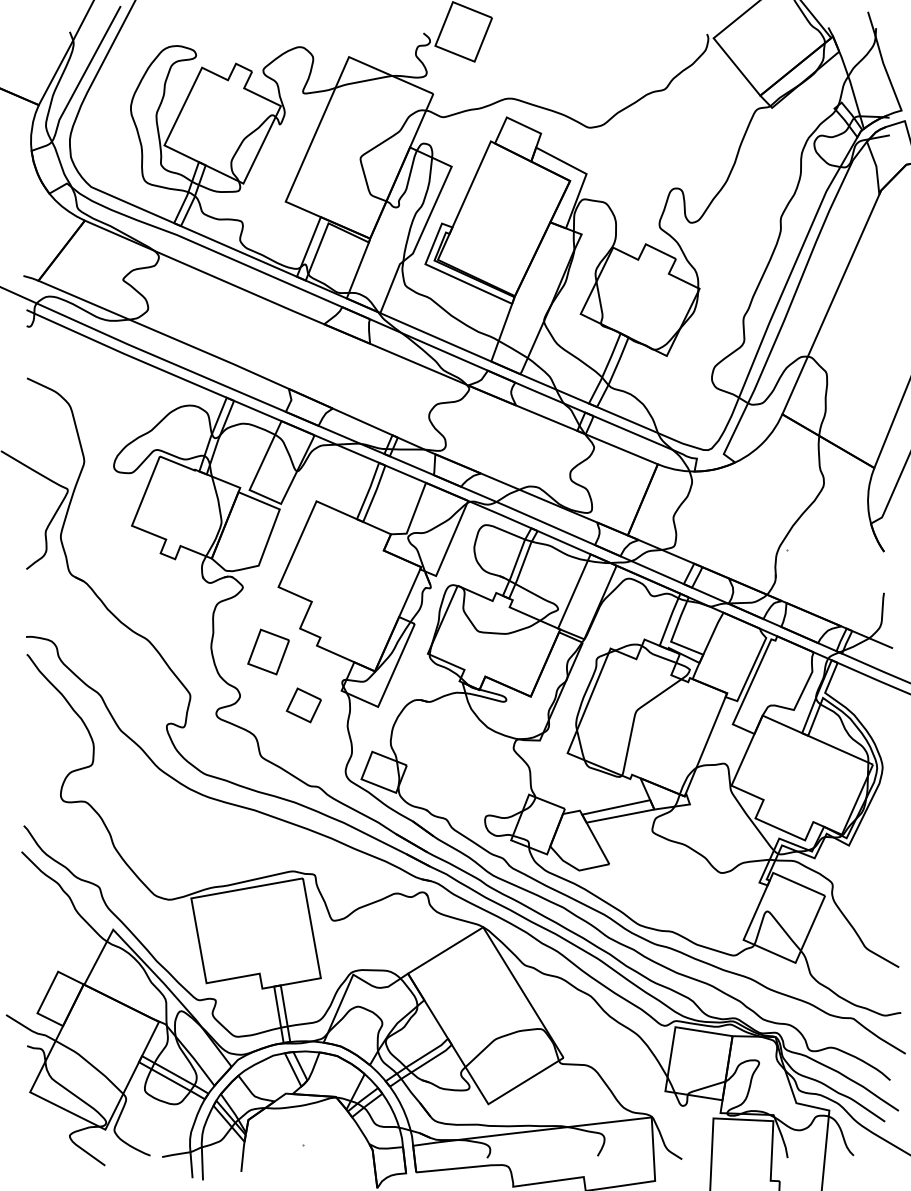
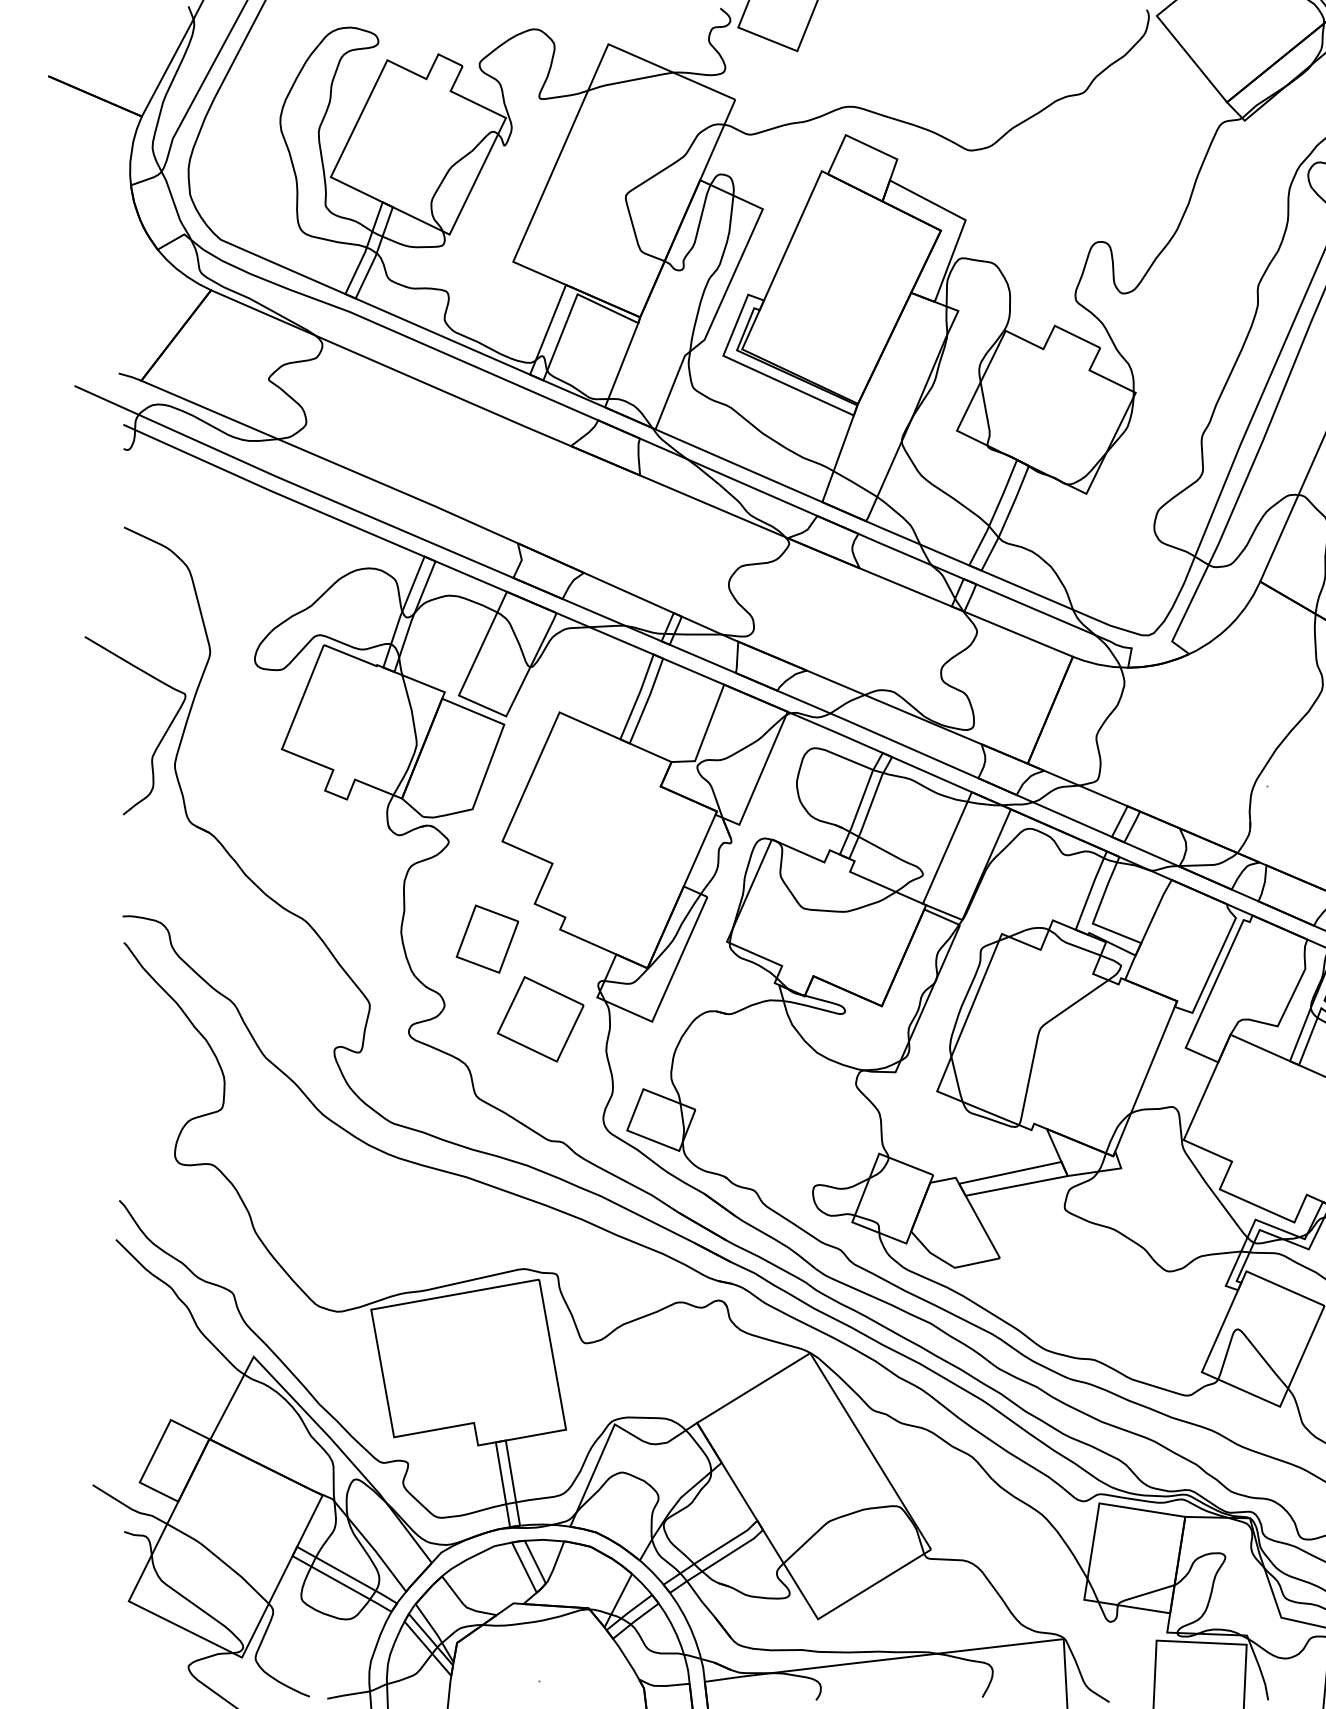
part: (303, 705) -> (539, 1019), size x1.67

